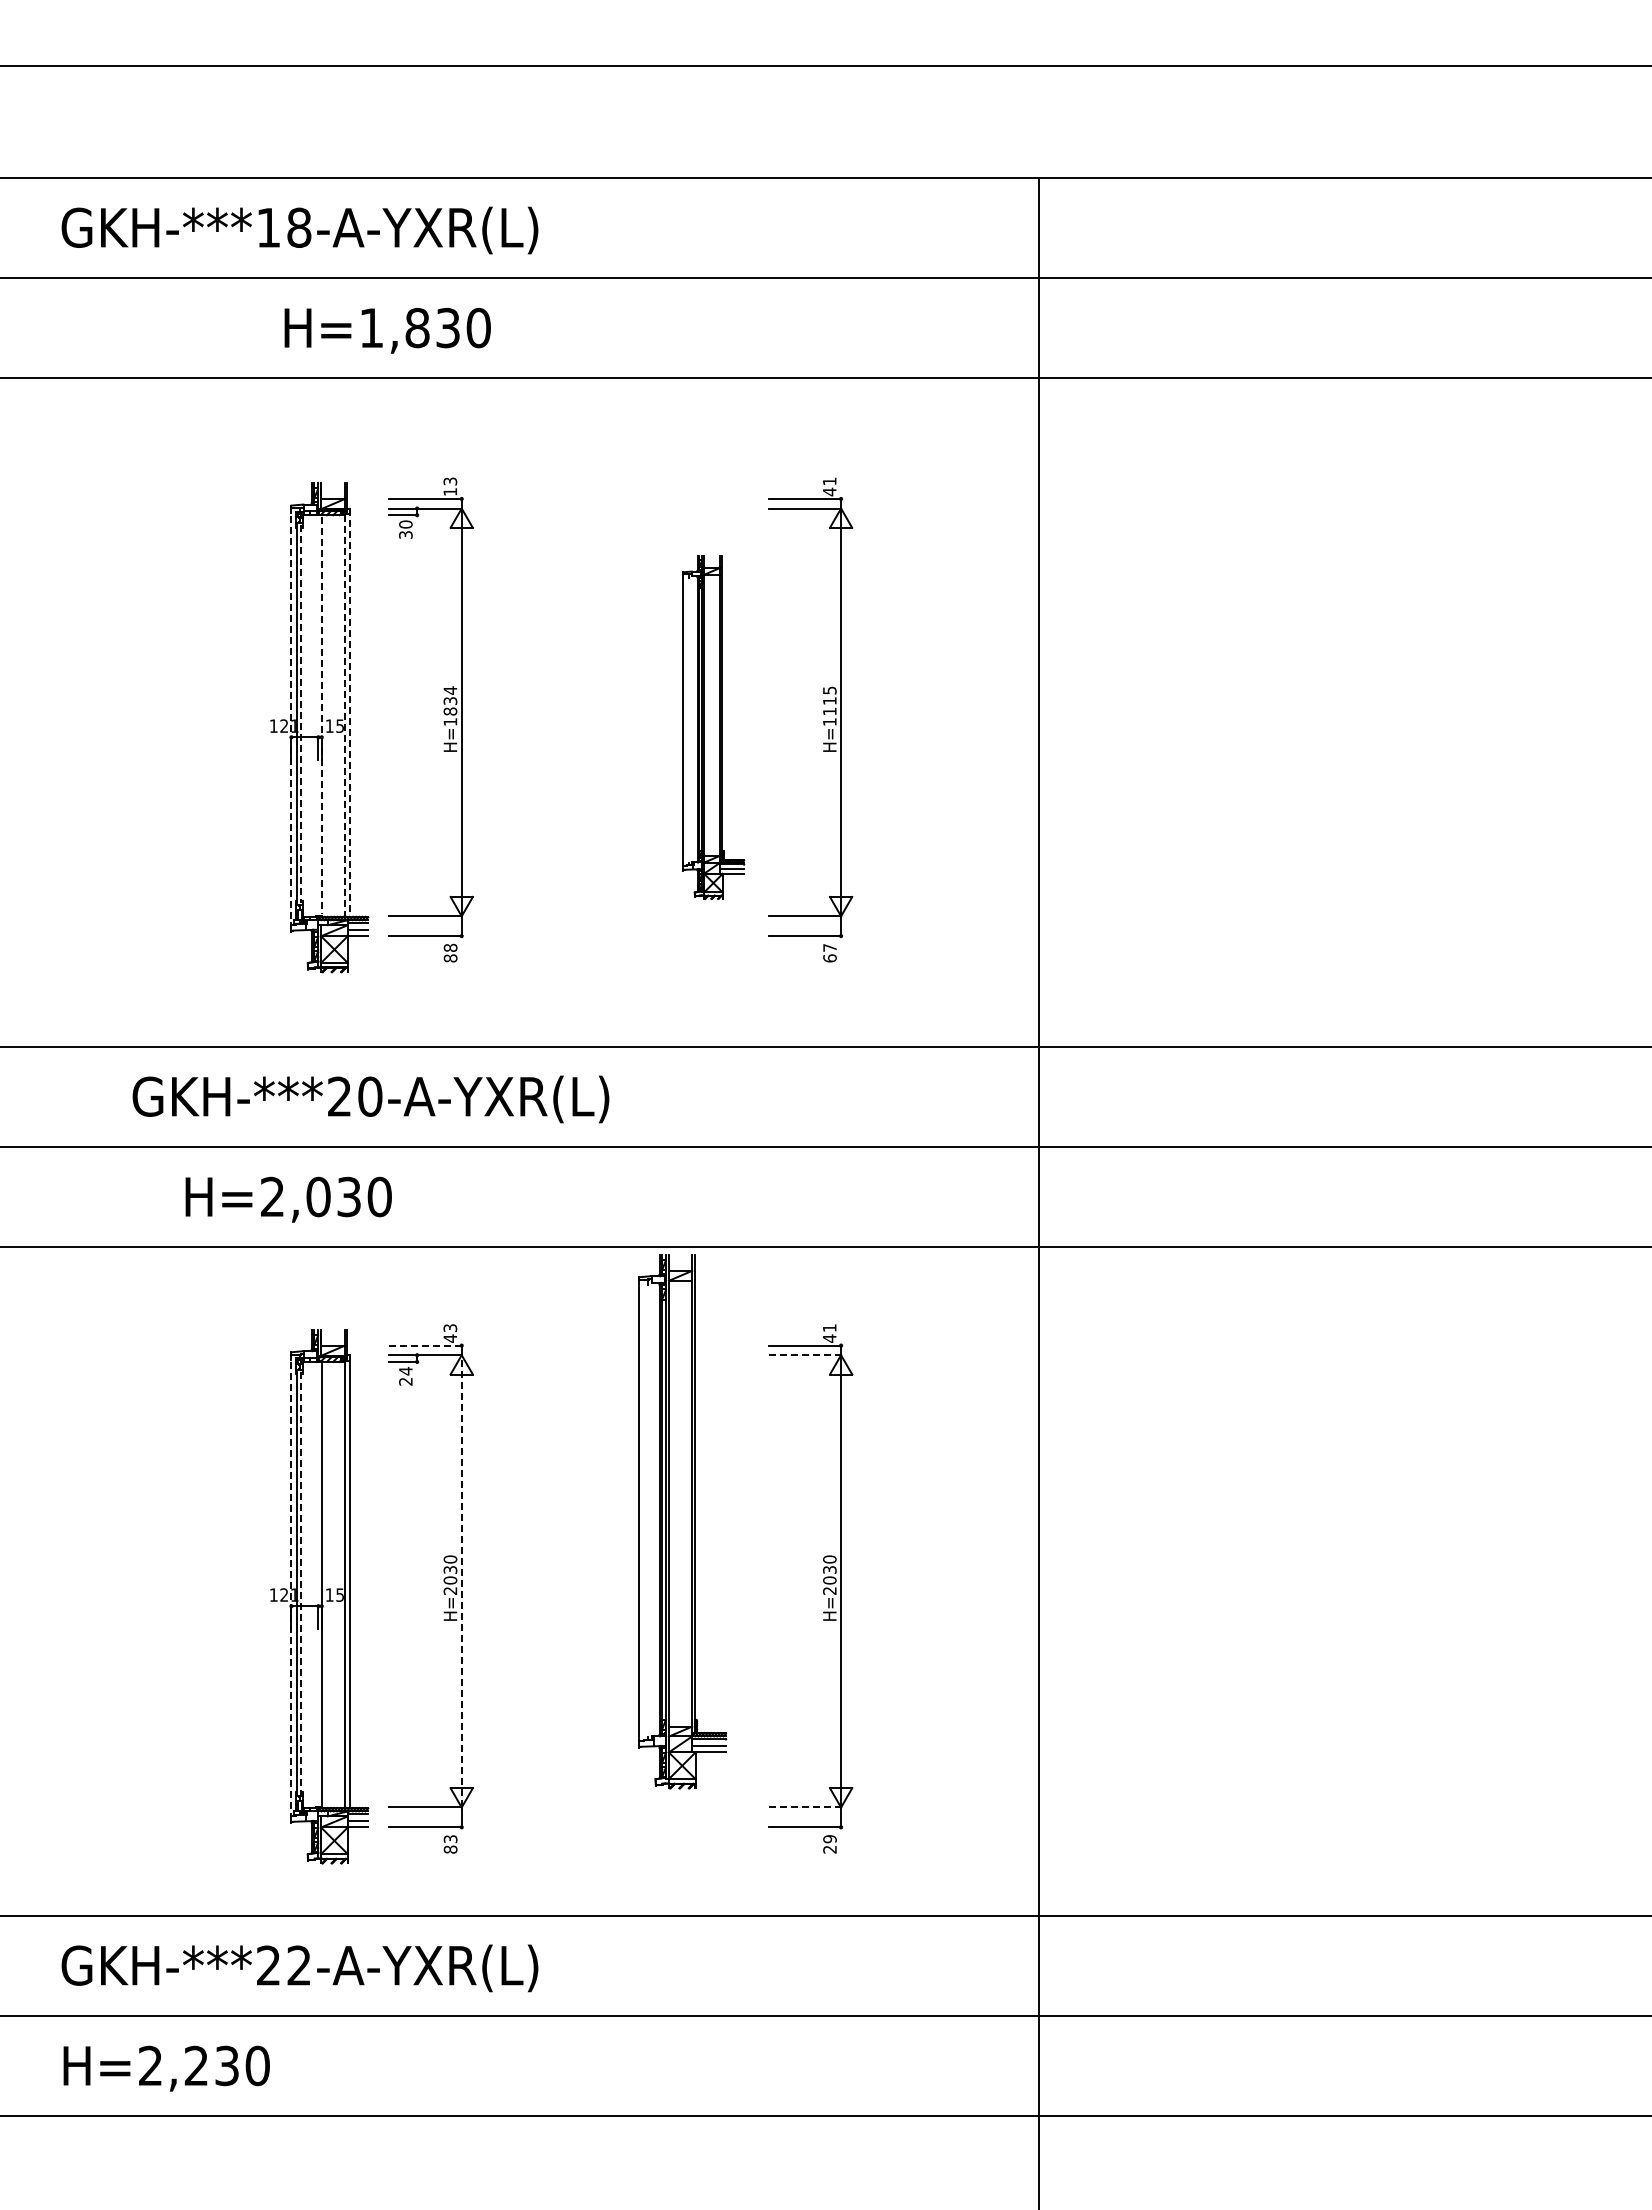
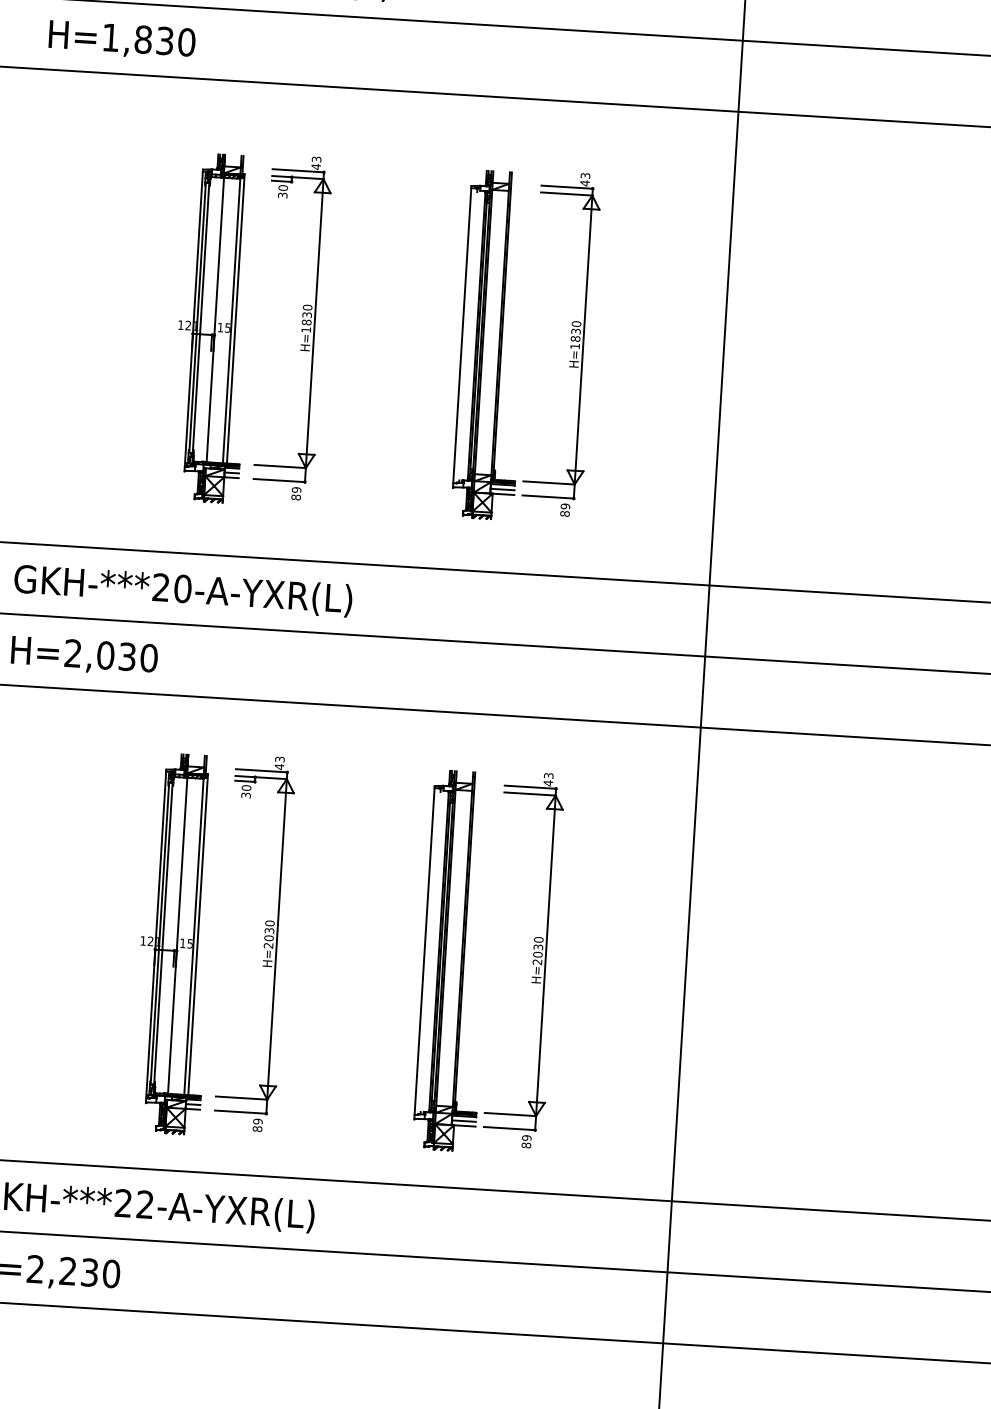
text: (387, 330) -> (122, 40), moved
text: (829, 481) -> (585, 175), 41 -> 43
text: (449, 491) -> (315, 166), 13 -> 43
text: (450, 690) -> (307, 307), H=1834 -> H=1830
text: (829, 700) -> (575, 331), H=1115 -> H=1830
line: (350, 713) -> (235, 319), dashed -> solid
line: (301, 714) -> (201, 318), dashed -> solid
line: (321, 716) -> (215, 320), dashed -> solid
line: (344, 716) -> (231, 321), dashed -> solid
line: (291, 718) -> (193, 320), dashed -> solid
part: (713, 727) -> (492, 345), size x1.43
text: (450, 947) -> (296, 489), 88 -> 89
text: (829, 952) -> (564, 509), 67 -> 89
text: (370, 1099) -> (182, 590), moved
text: (288, 1199) -> (84, 655), moved
text: (829, 1328) -> (548, 776), 41 -> 43
line: (426, 1345) -> (262, 770), dashed -> solid
line: (805, 1355) -> (530, 794), dashed -> solid
text: (405, 1375) -> (246, 791), 24 -> 30
part: (682, 1521) -> (454, 961), moved
line: (461, 1580) -> (276, 938), dashed -> solid
line: (301, 1583) -> (163, 933), dashed -> solid
line: (291, 1587) -> (156, 936), dashed -> solid
line: (805, 1807) -> (510, 1114), dashed -> solid
text: (450, 1839) -> (257, 1121), 83 -> 89
text: (829, 1849) -> (526, 1145), 29 -> 89

